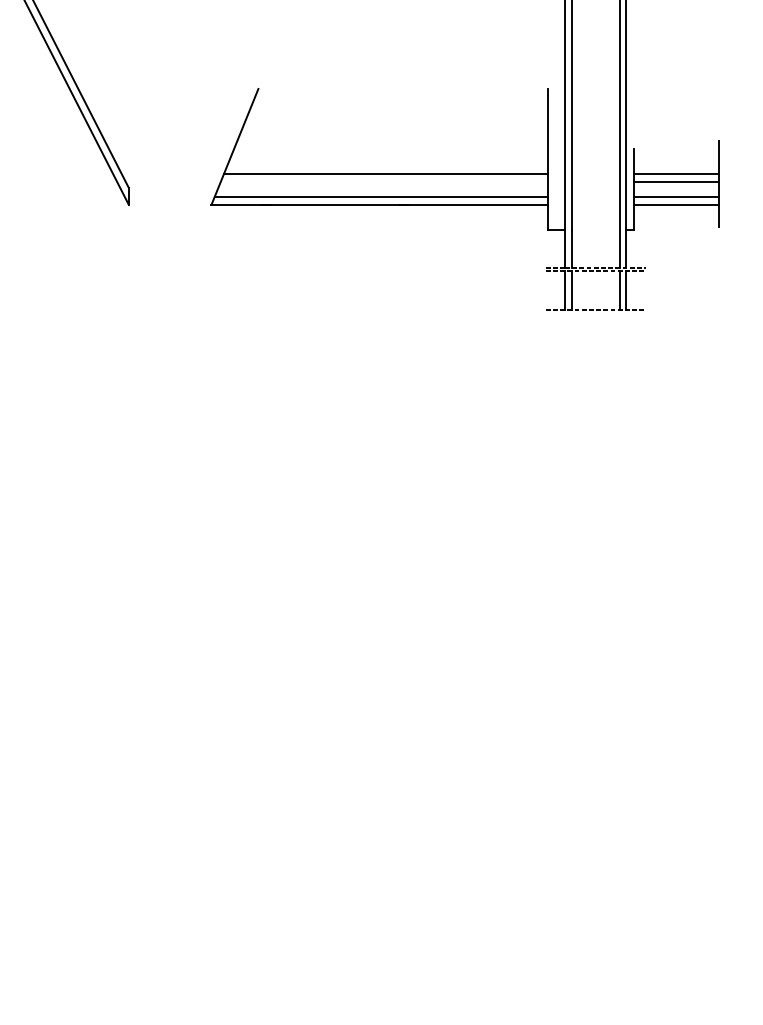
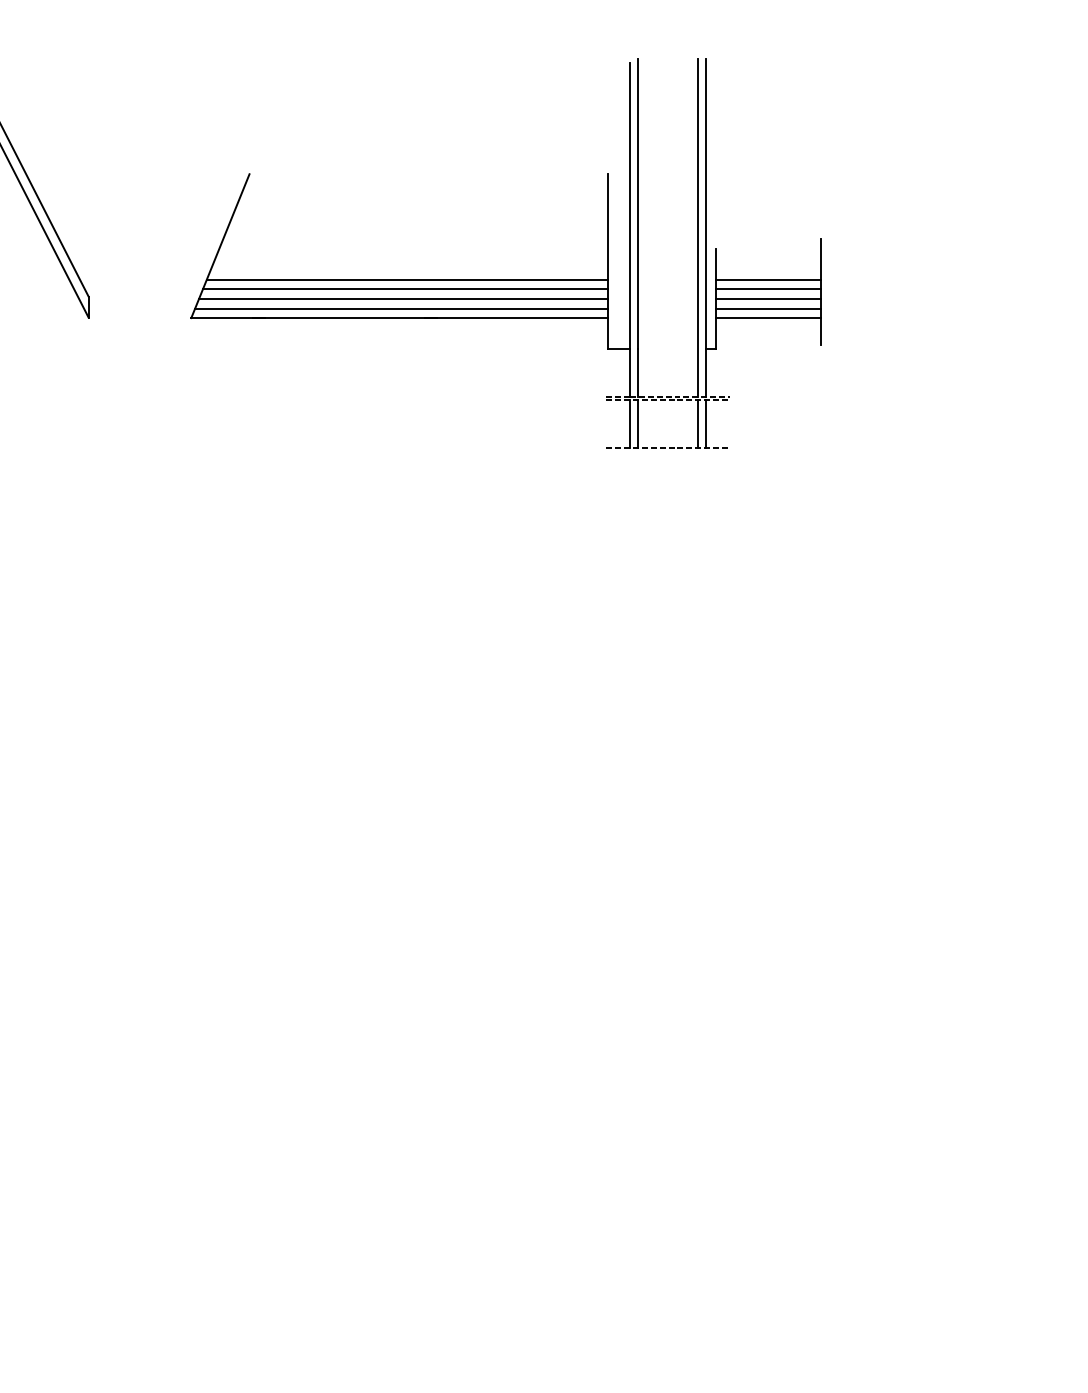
line: (384, 181) -> (405, 289), added
line: (382, 189) -> (403, 298), added
line: (675, 189) -> (767, 298), added

